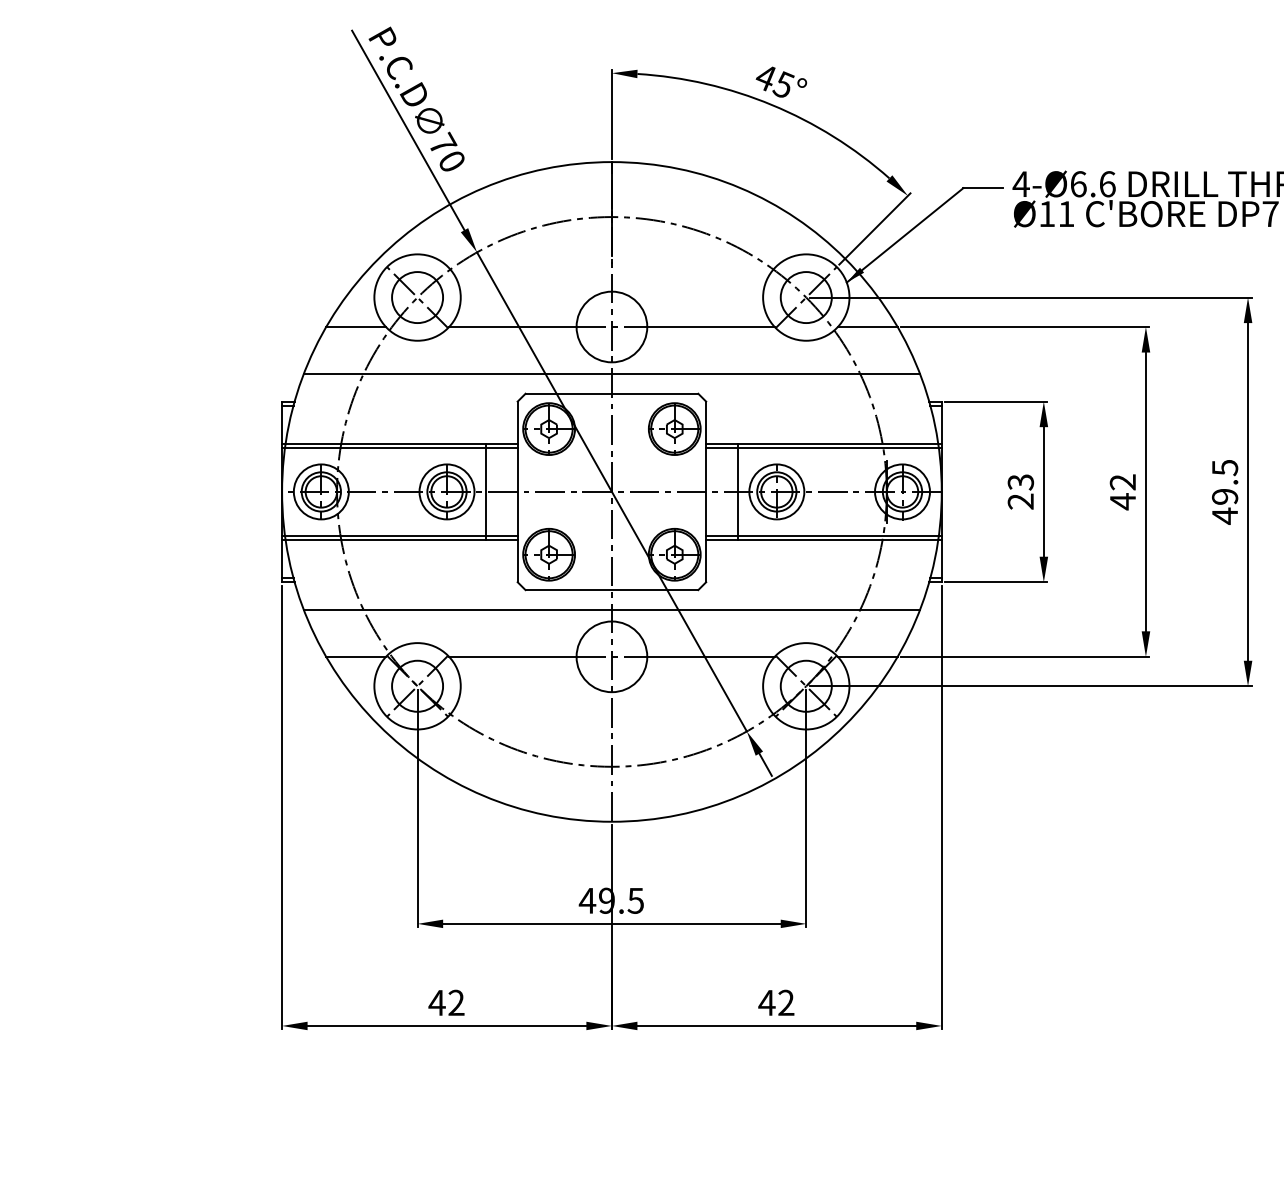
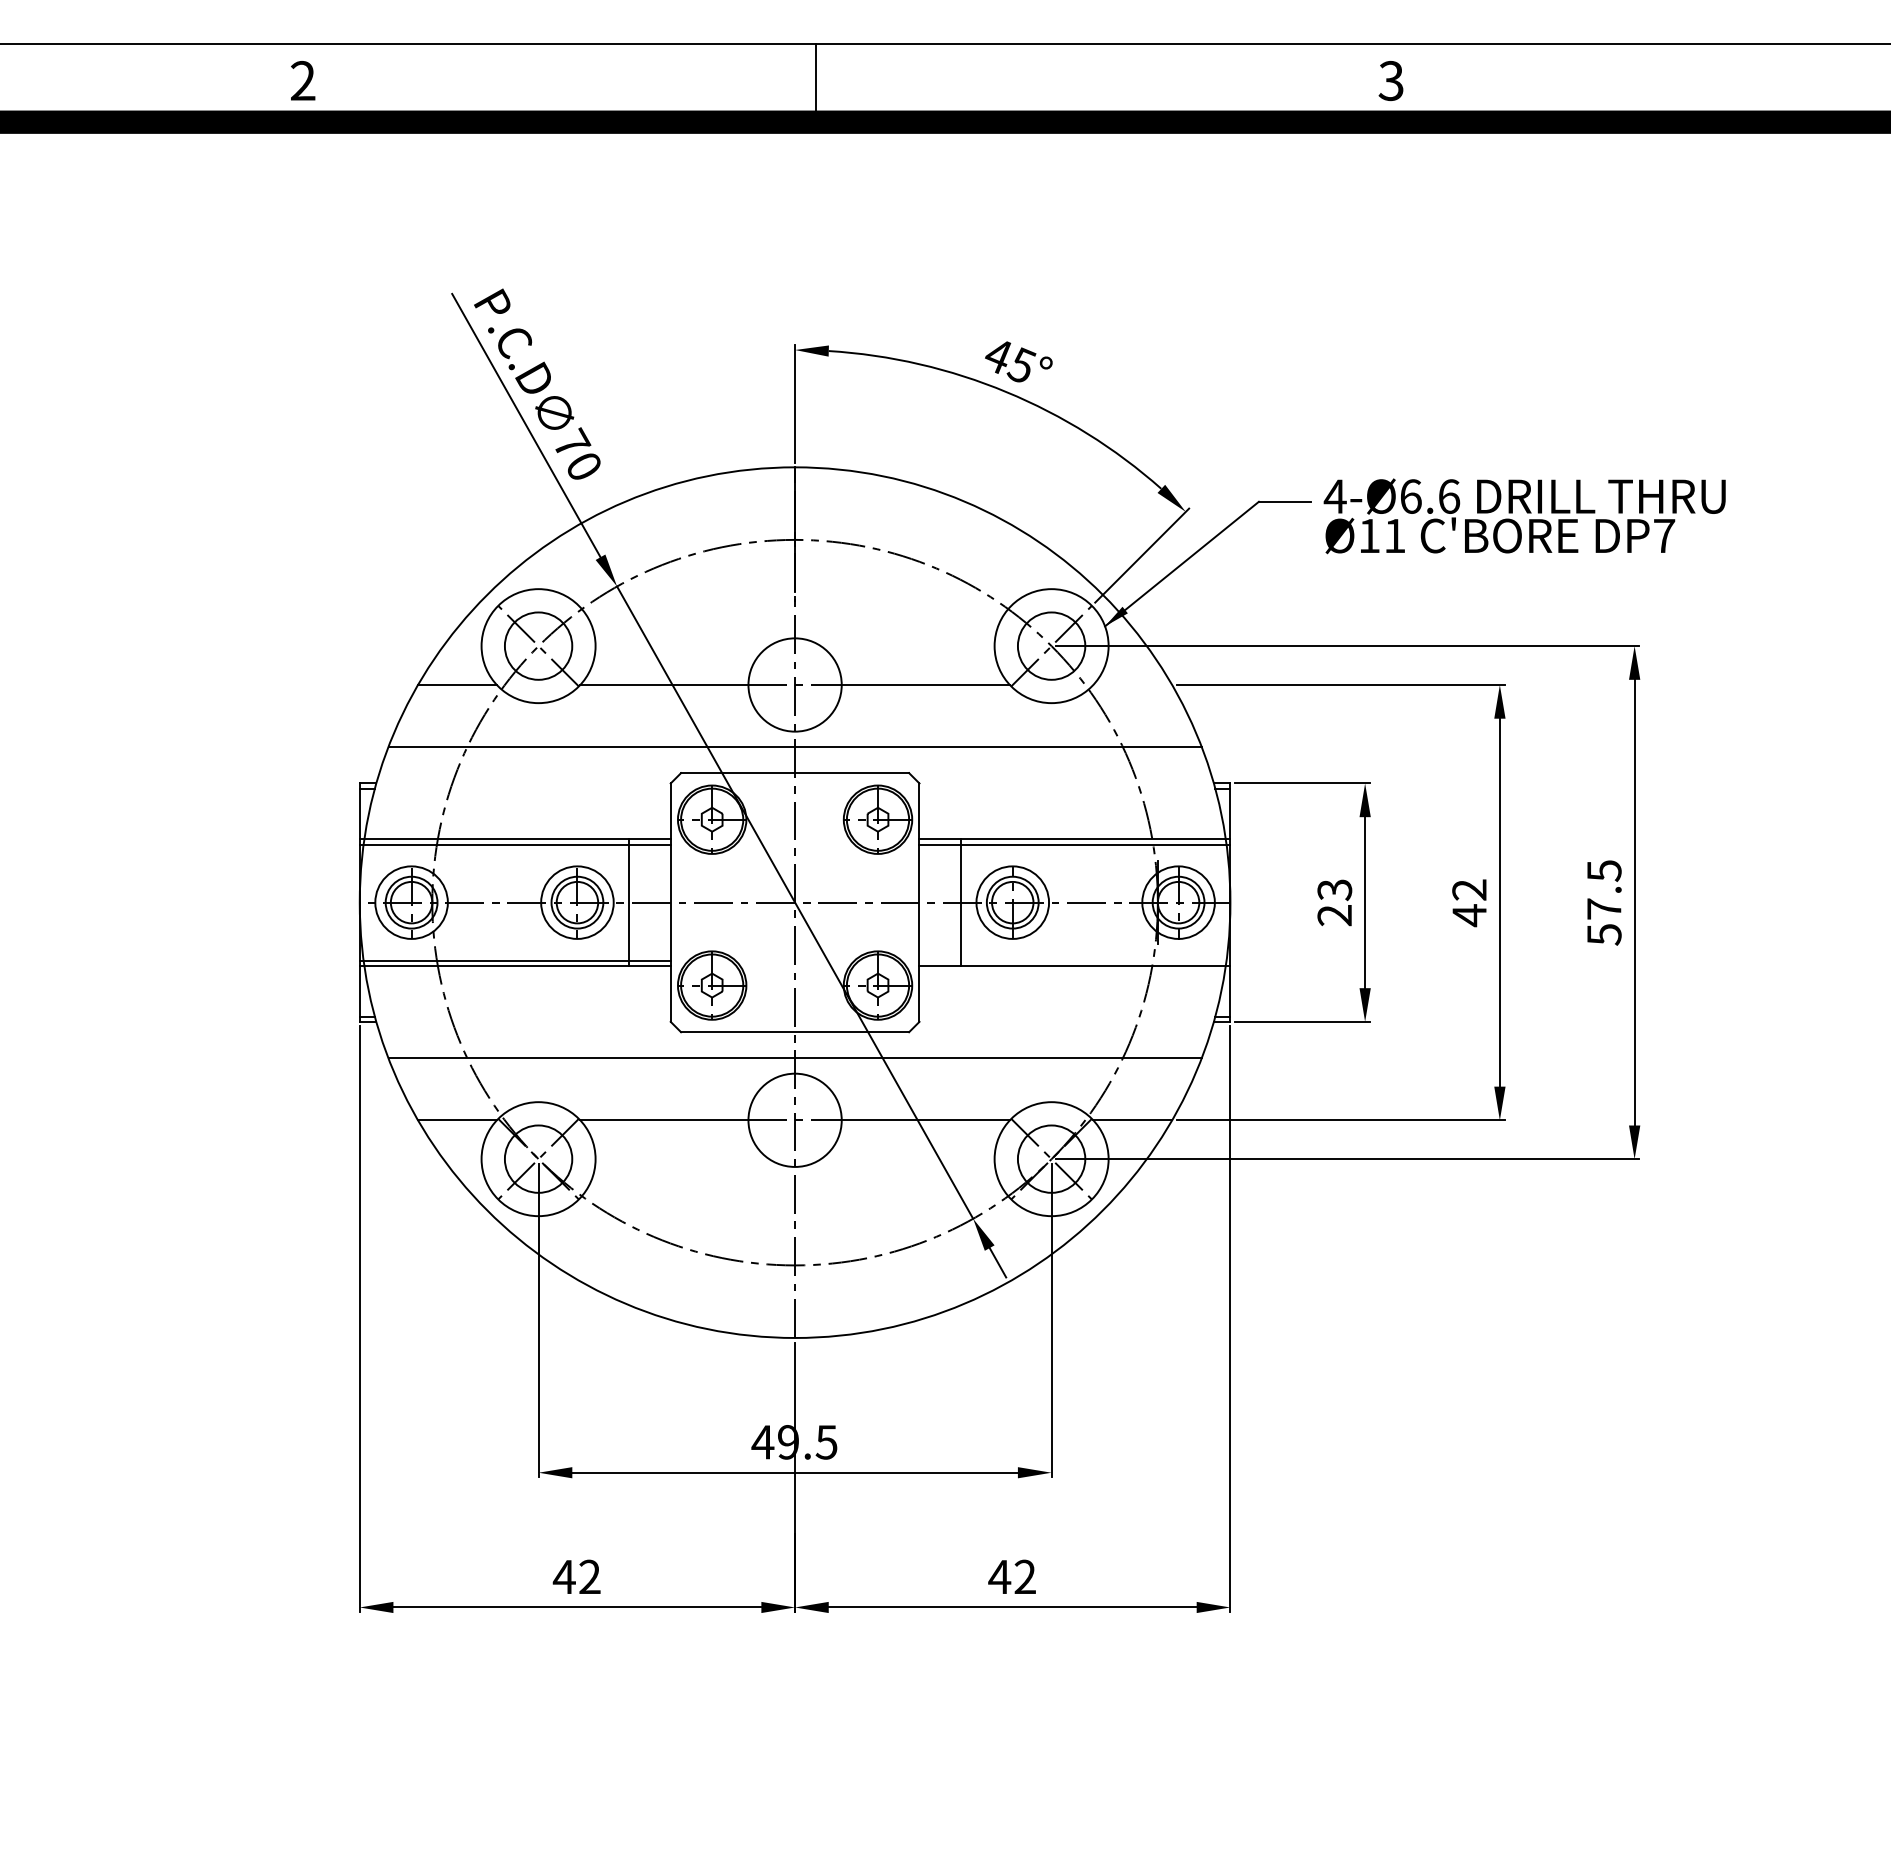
line: (867, 327) -> (1132, 685), removed
text: (1225, 506) -> (1604, 922), 49.5 -> 57.5
line: (823, 535) -> (1074, 960), removed

